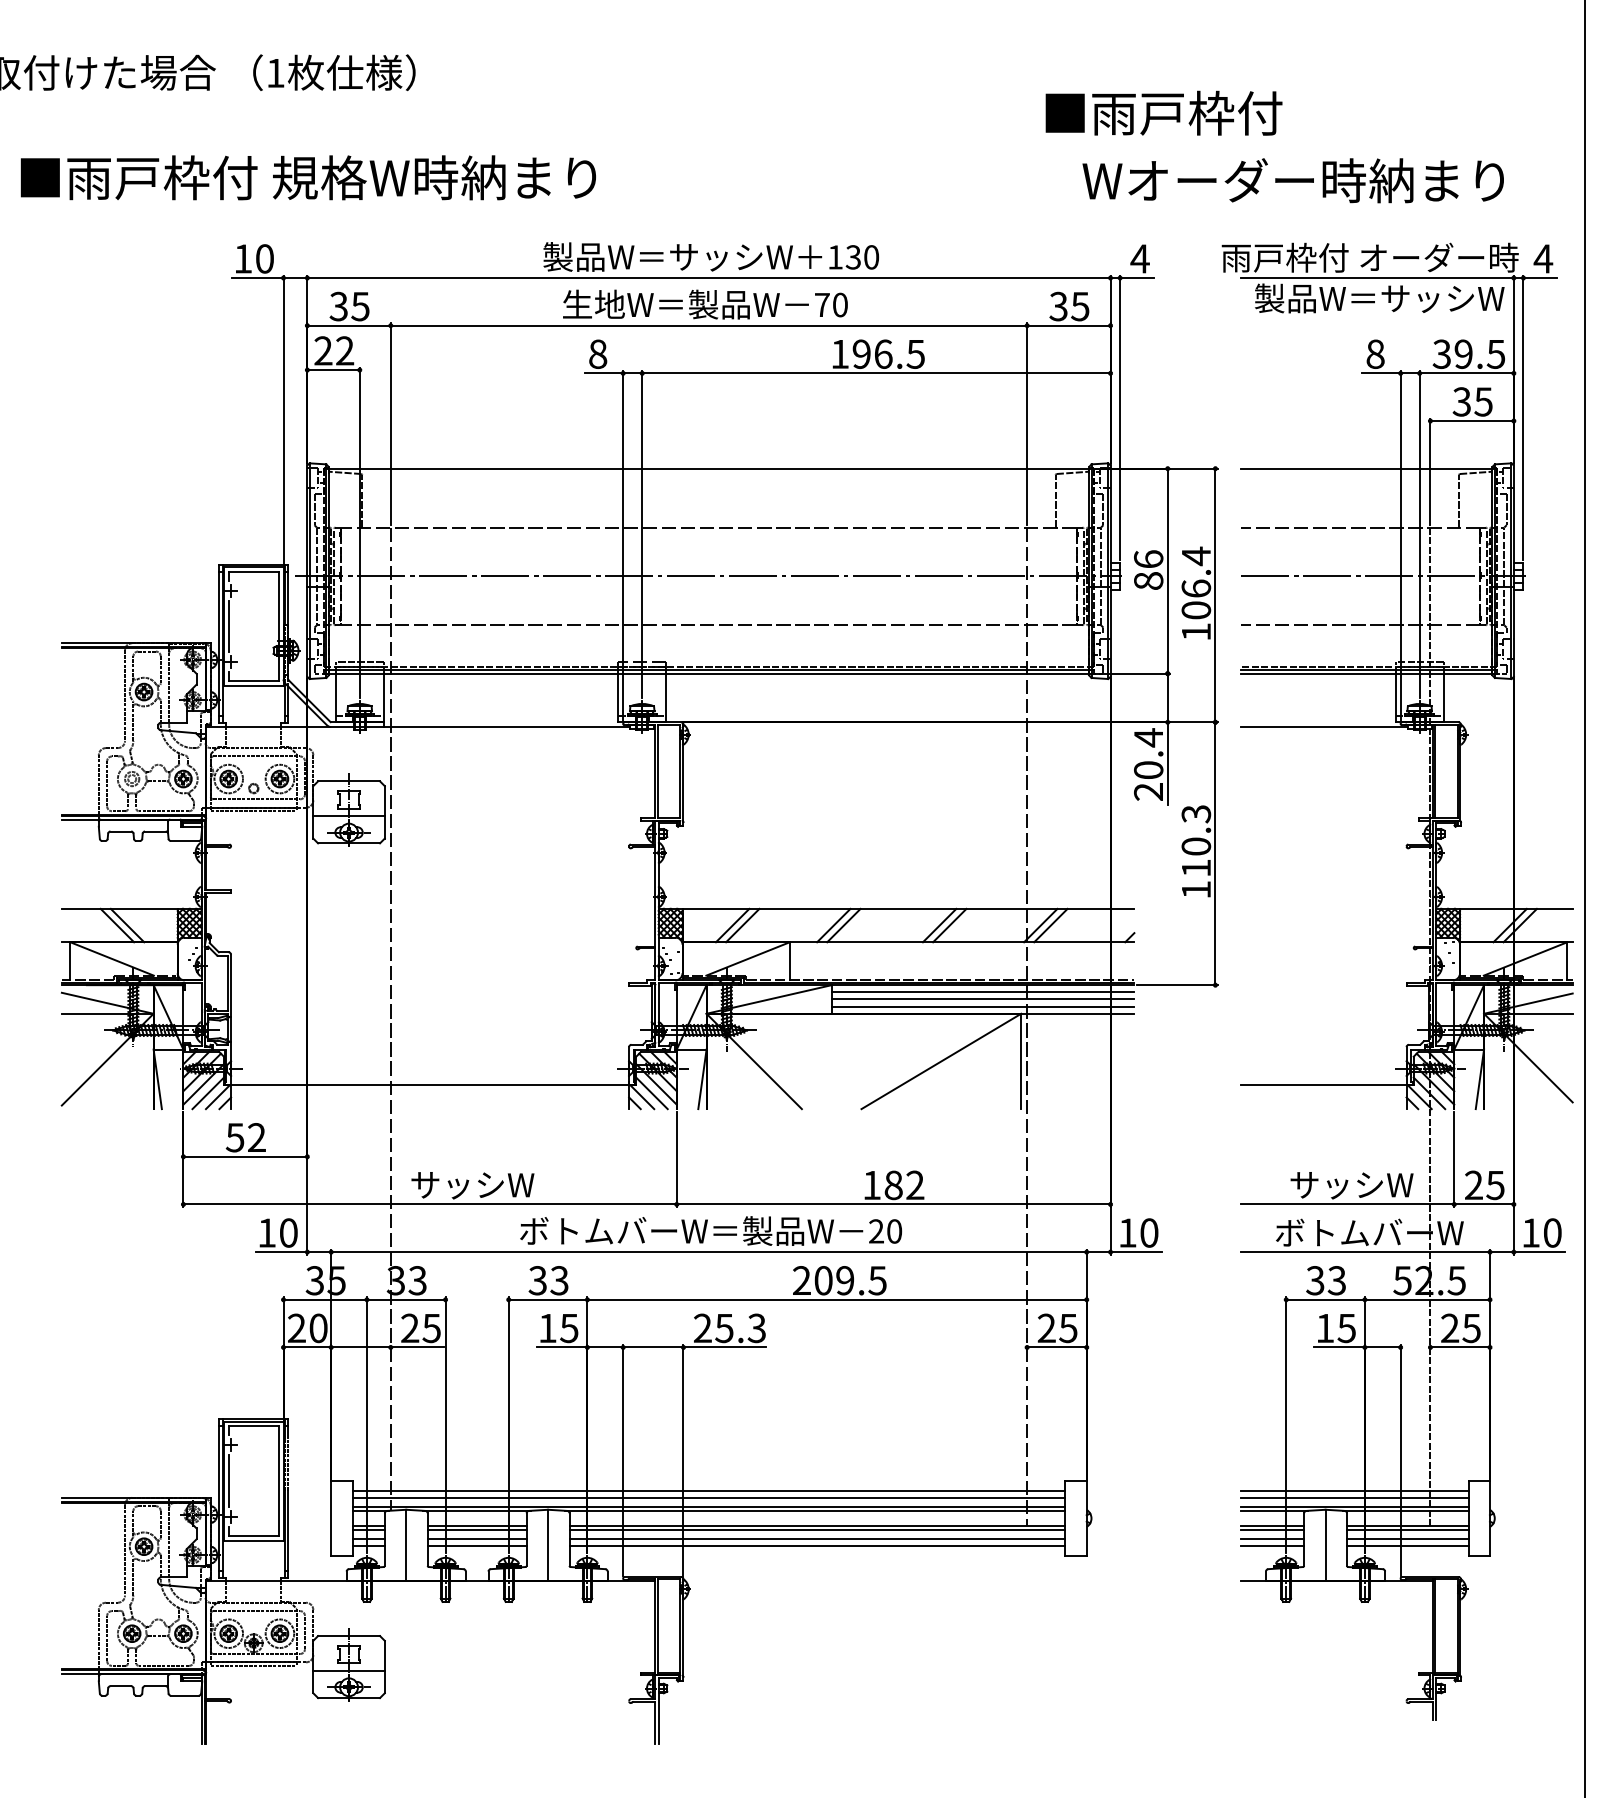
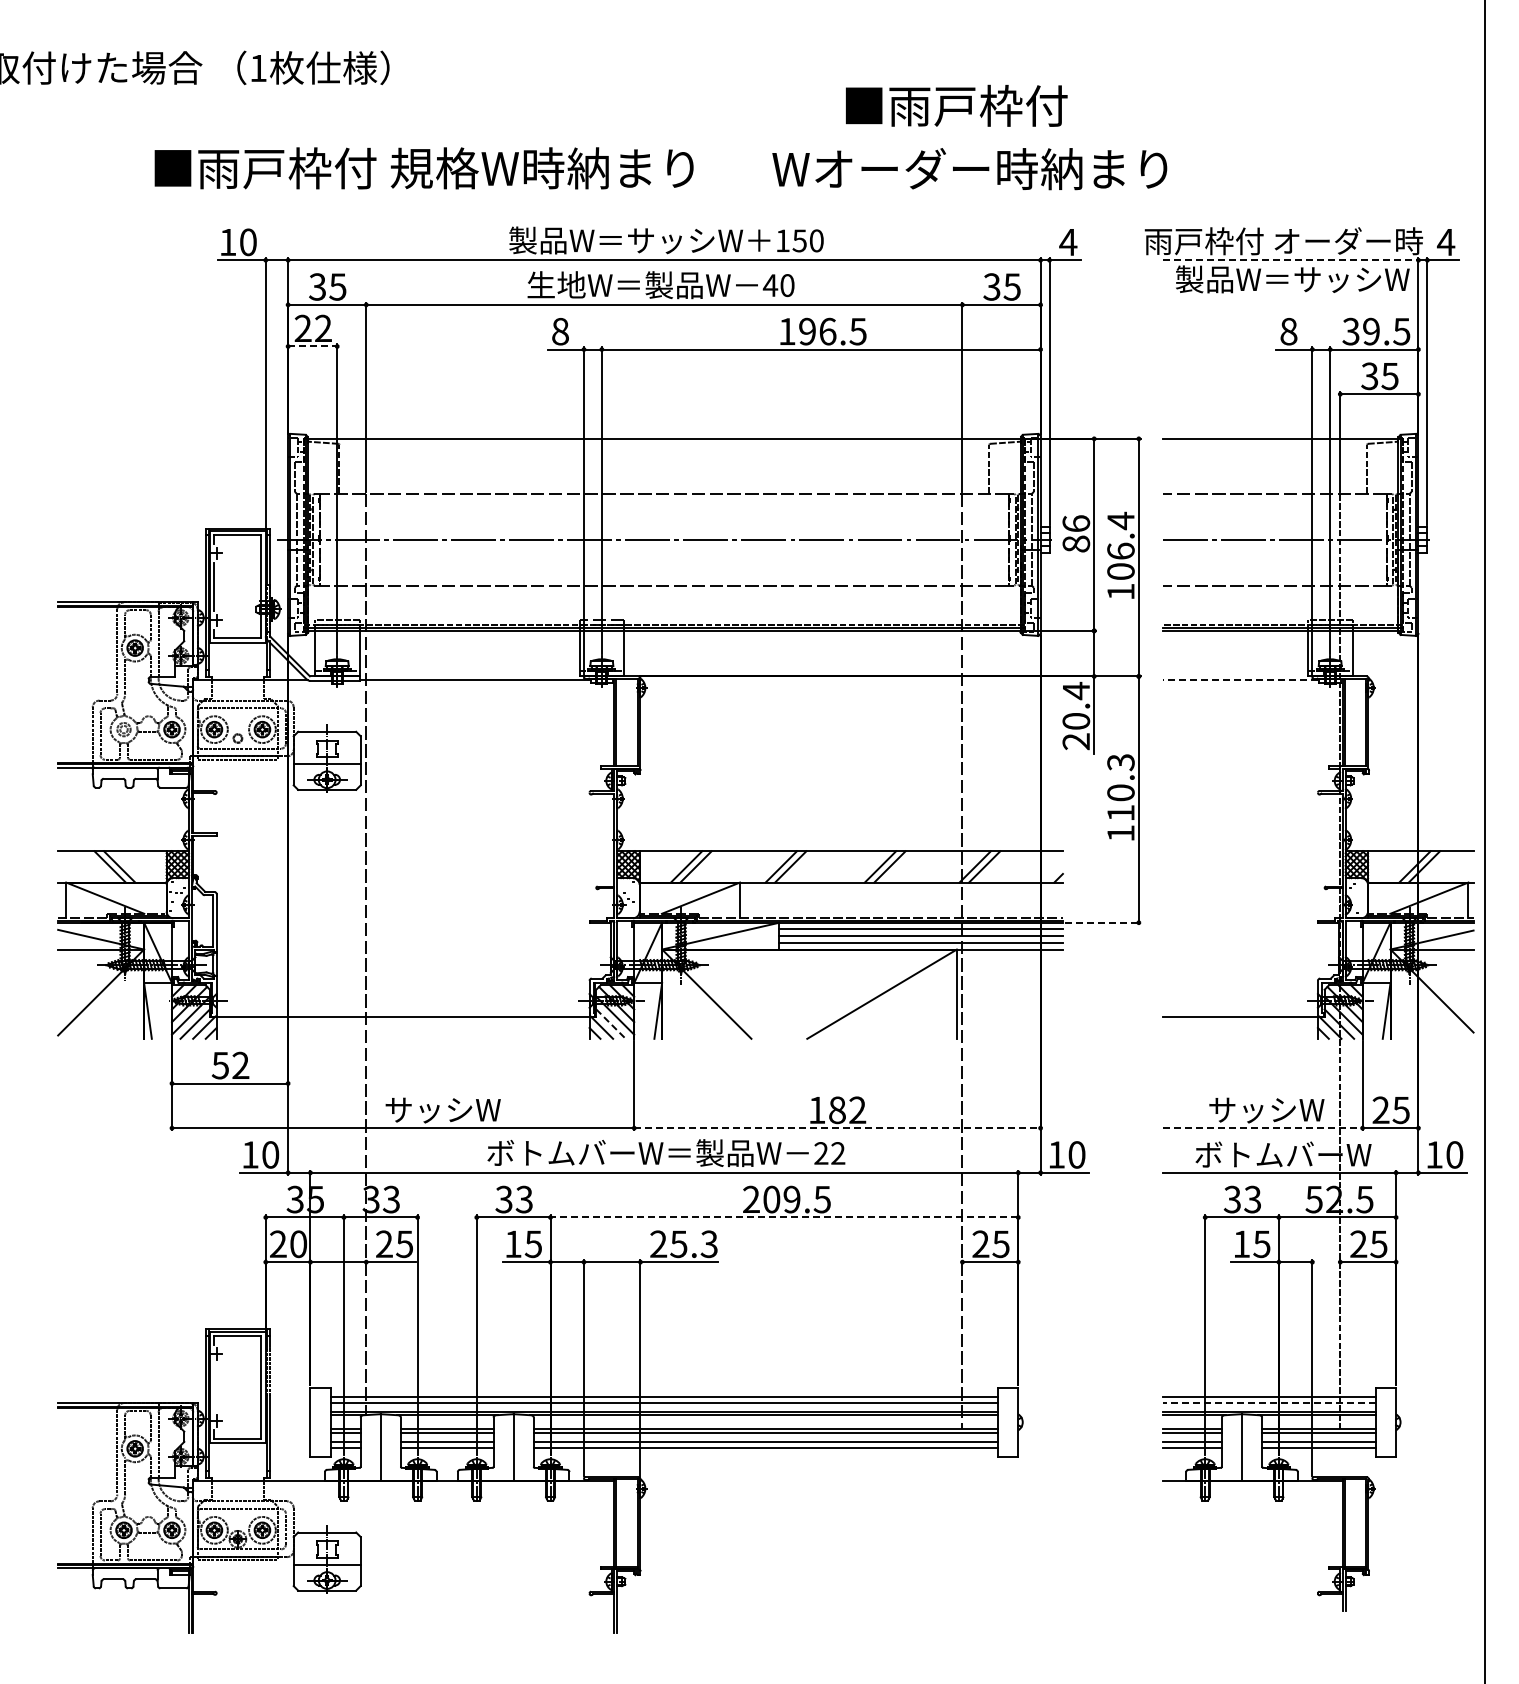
text: (1163, 112) -> (956, 105), moved
text: (307, 177) -> (423, 168), moved
text: (1292, 181) -> (969, 169), moved
text: (853, 256) -> (799, 240), 130 -> 150
line: (1377, 278) -> (1290, 260), solid -> dashed
text: (822, 304) -> (770, 285), 70 -> 40
line: (333, 370) -> (312, 346), solid -> dashed
line: (1323, 726) -> (1240, 680), solid -> dashed
line: (1177, 984) -> (1103, 922), solid -> dashed
line: (652, 1093) -> (611, 1024), solid -> dashed
line: (893, 1204) -> (837, 1128), solid -> dashed
line: (1347, 1204) -> (1262, 1128), solid -> dashed
text: (894, 1231) -> (838, 1153), 20 -> 22
line: (837, 1299) -> (784, 1217), solid -> dashed
line: (228, 1481) -> (214, 1387), removed
line: (1354, 1498) -> (1269, 1403), solid -> dashed

